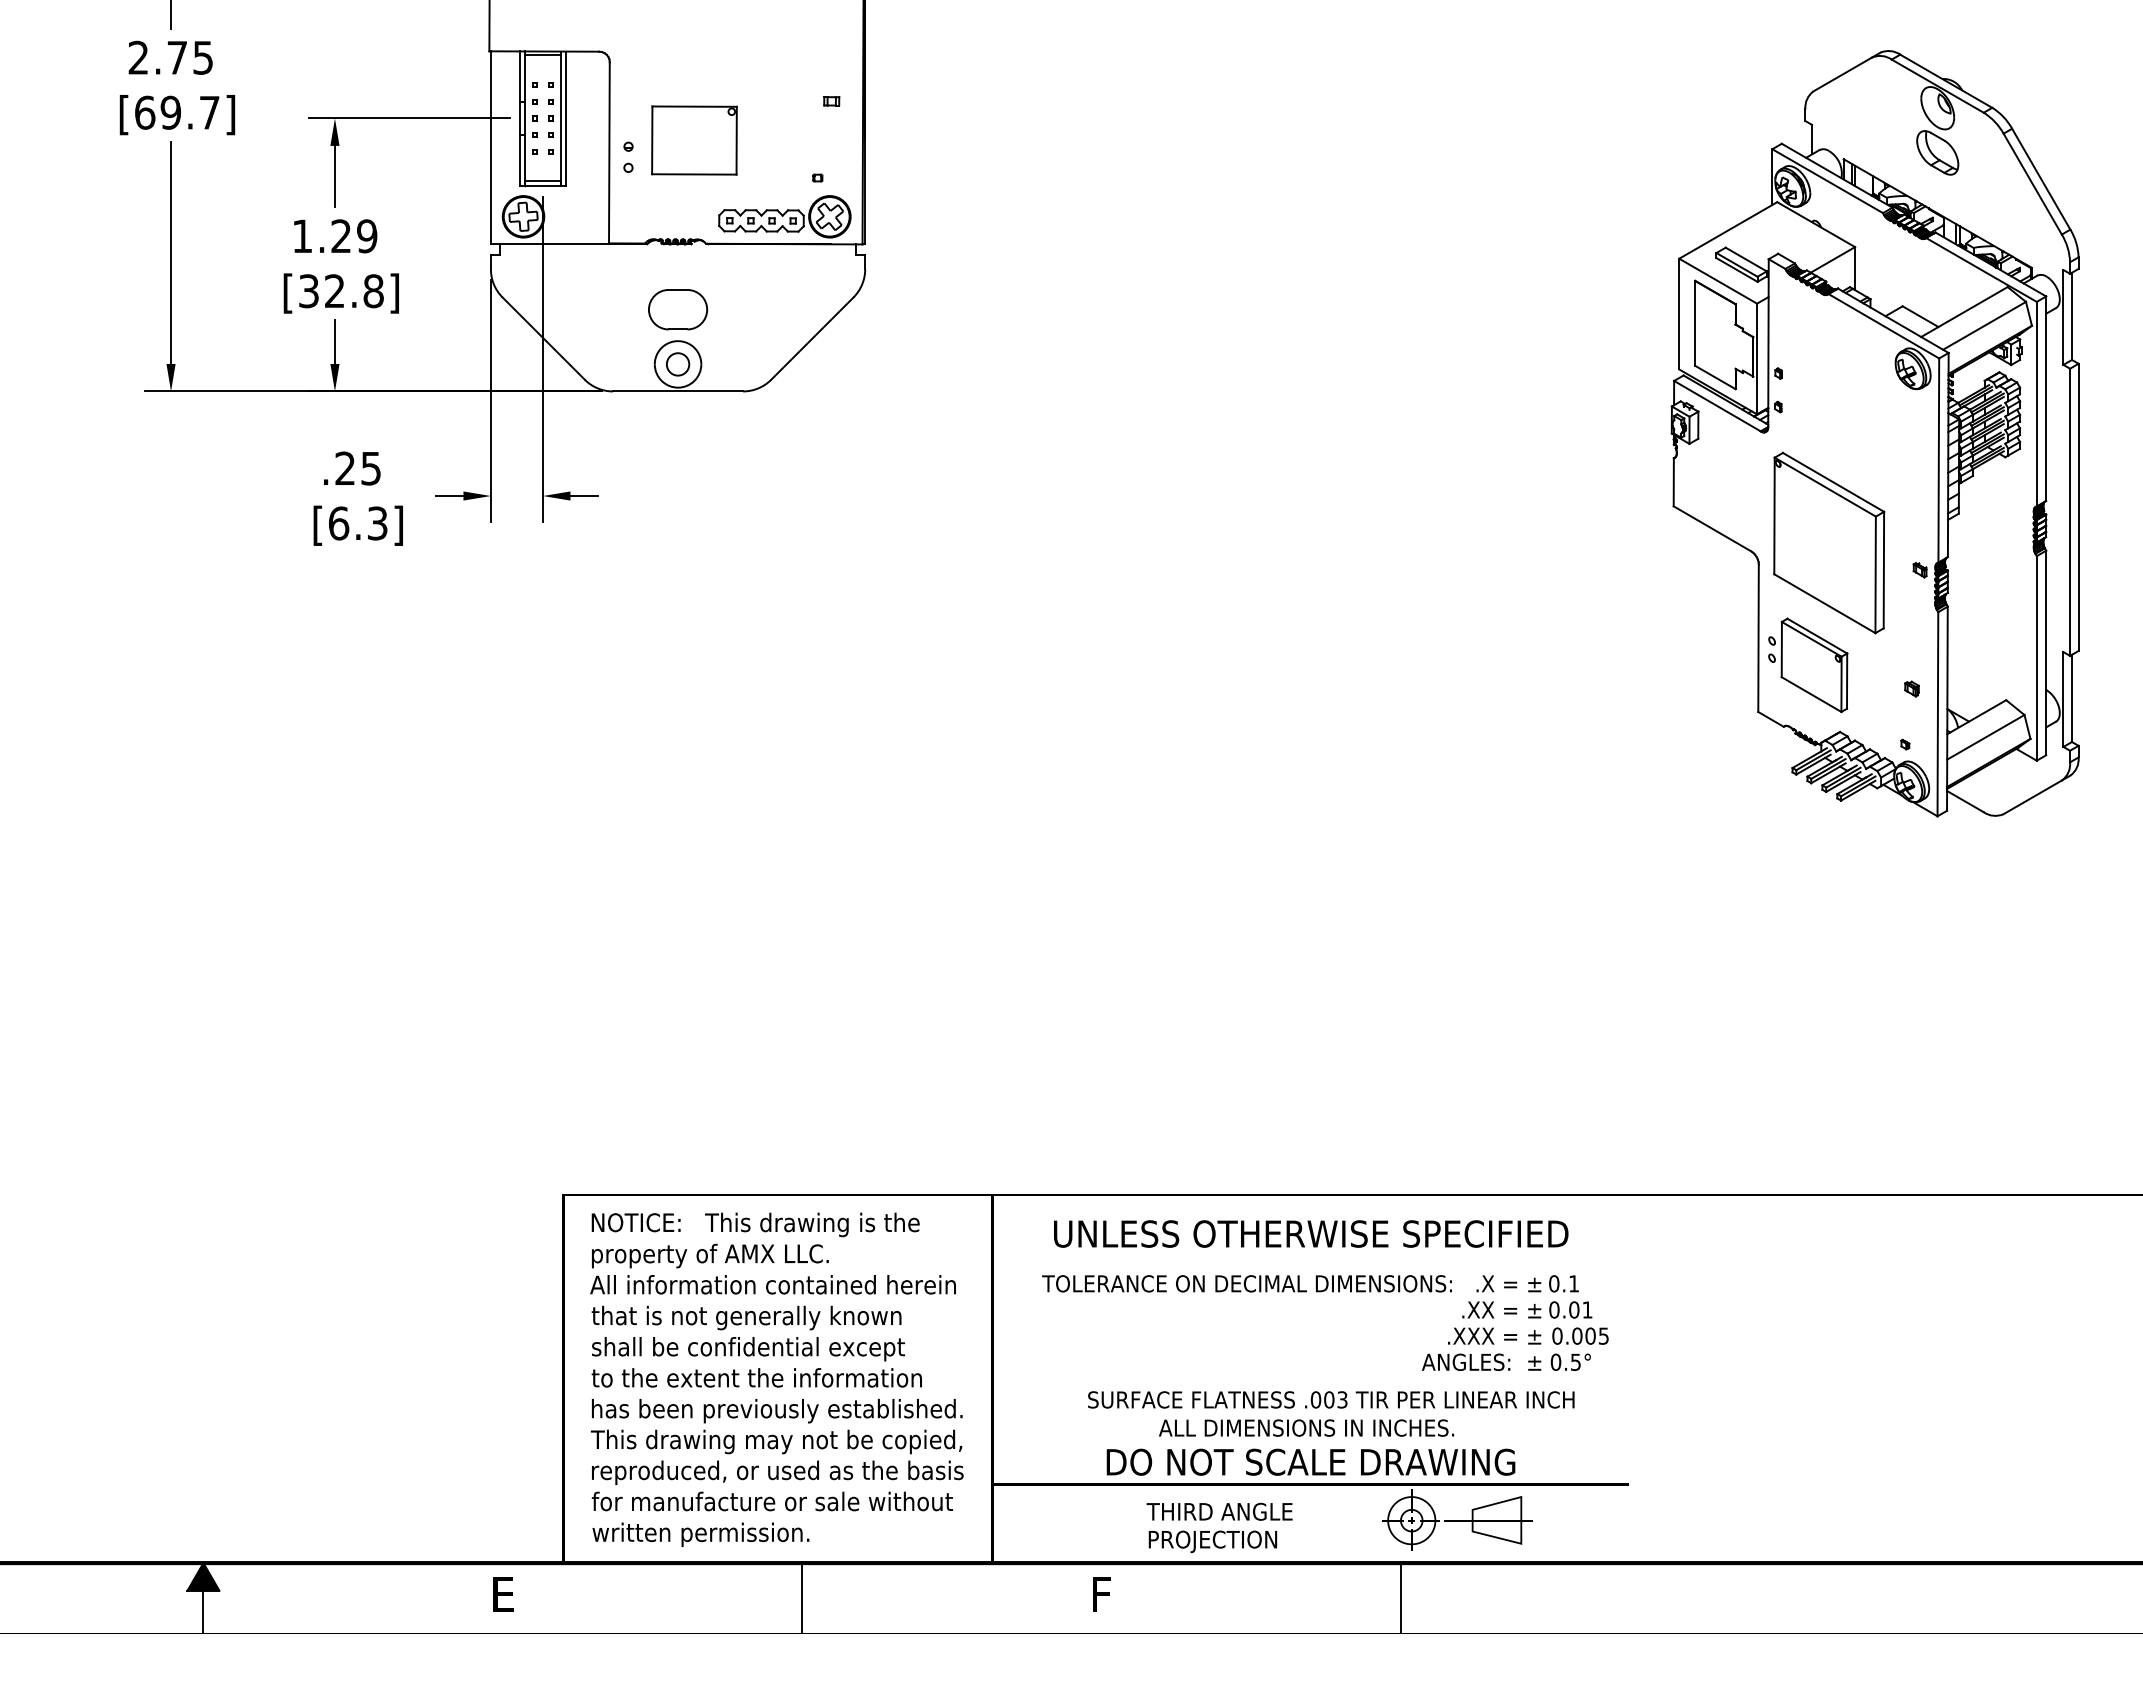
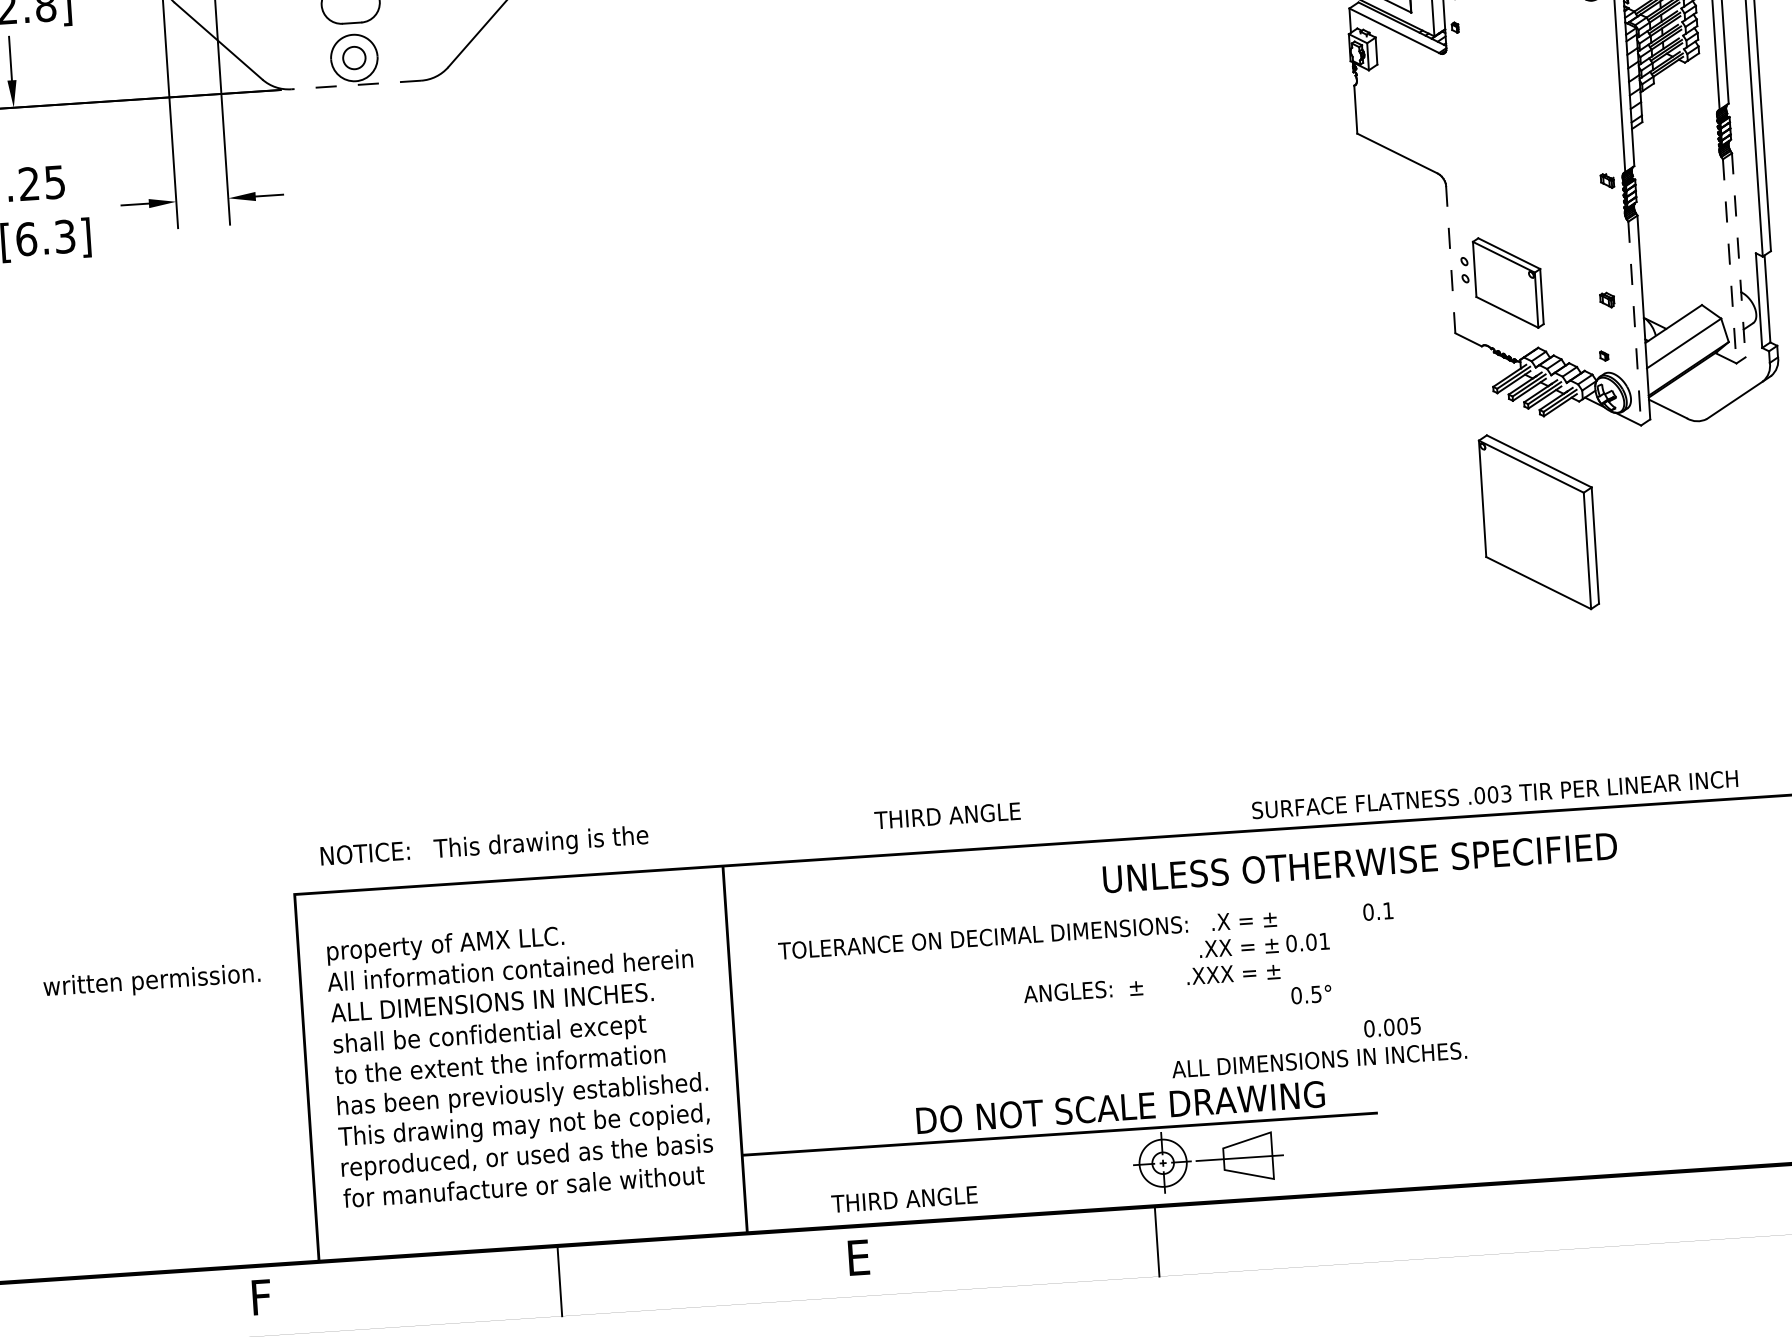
line: (677, 391) -> (355, 85), solid -> dashed
part: (1829, 542) -> (1539, 521), moved
line: (1758, 638) -> (1450, 259), solid -> dashed
line: (2046, 653) -> (1739, 255), solid -> dashed
line: (2036, 658) -> (1729, 261), solid -> dashed
line: (1937, 714) -> (1634, 323), solid -> dashed
text: (755, 1224) -> (484, 847), moved
text: (1311, 1233) -> (1360, 862), moved
text: (1563, 1283) -> (1377, 911), moved
text: (752, 1317) -> (491, 1004), that is not generally known -> ALL DIMENSIONS IN INCHES.
text: (1580, 1335) -> (1392, 1026), moved
text: (1481, 1361) -> (1083, 989), moved
text: (1331, 1399) -> (1495, 794), moved
text: (1306, 1427) -> (1319, 1059), moved
text: (1310, 1461) -> (1120, 1106), moved
text: (1219, 1511) -> (947, 815), moved
text: (700, 1534) -> (151, 981), moved
text: (1177, 1541) -> (930, 1199), PROJECTION -> THIRD ANGLE
text: (503, 1594) -> (261, 1297), E -> F
text: (1101, 1594) -> (858, 1257), F -> E

